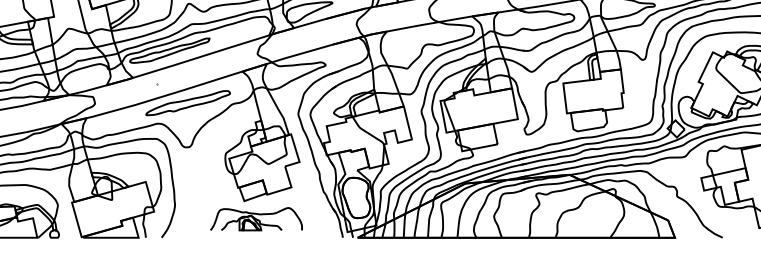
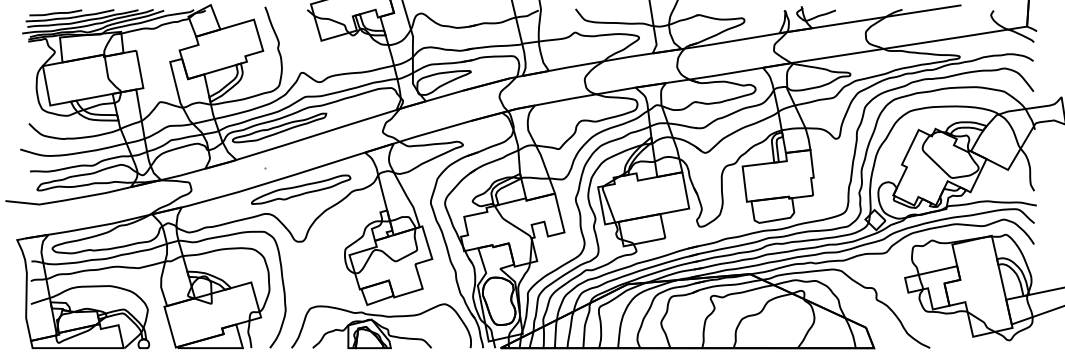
part: (256, 219) -> (381, 326), size x1.67

